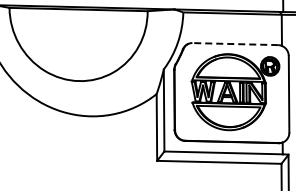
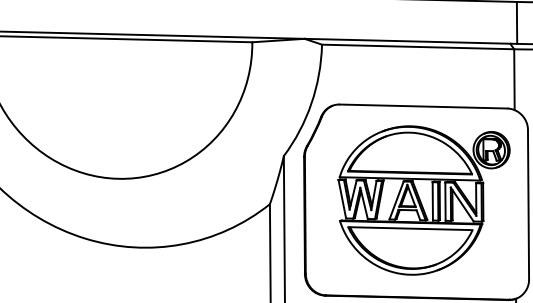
line: (235, 44) -> (423, 107), dashed -> solid

